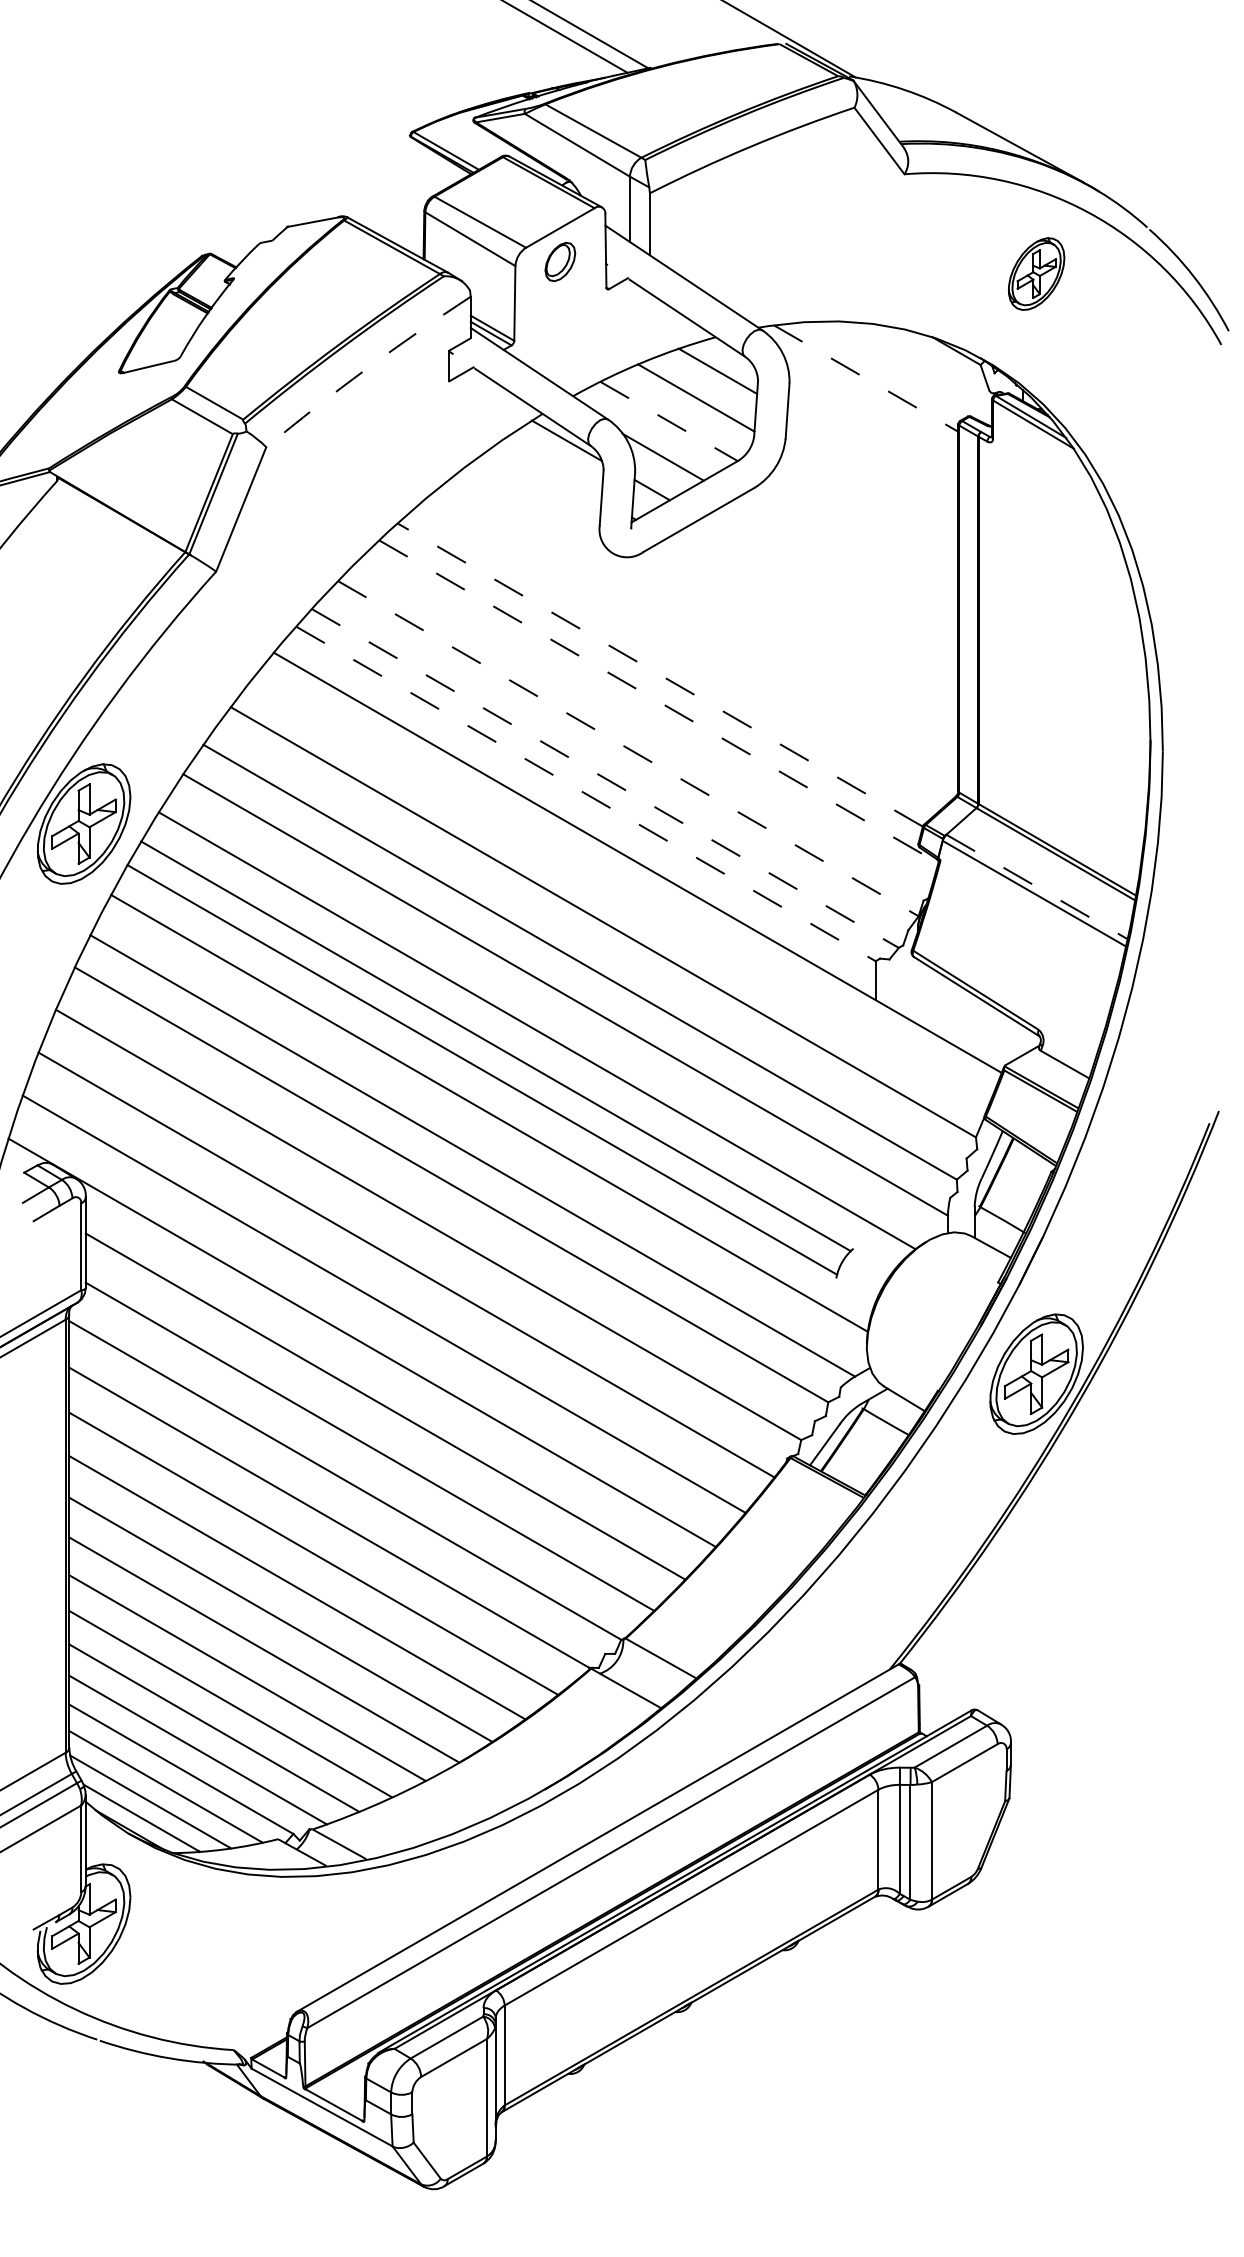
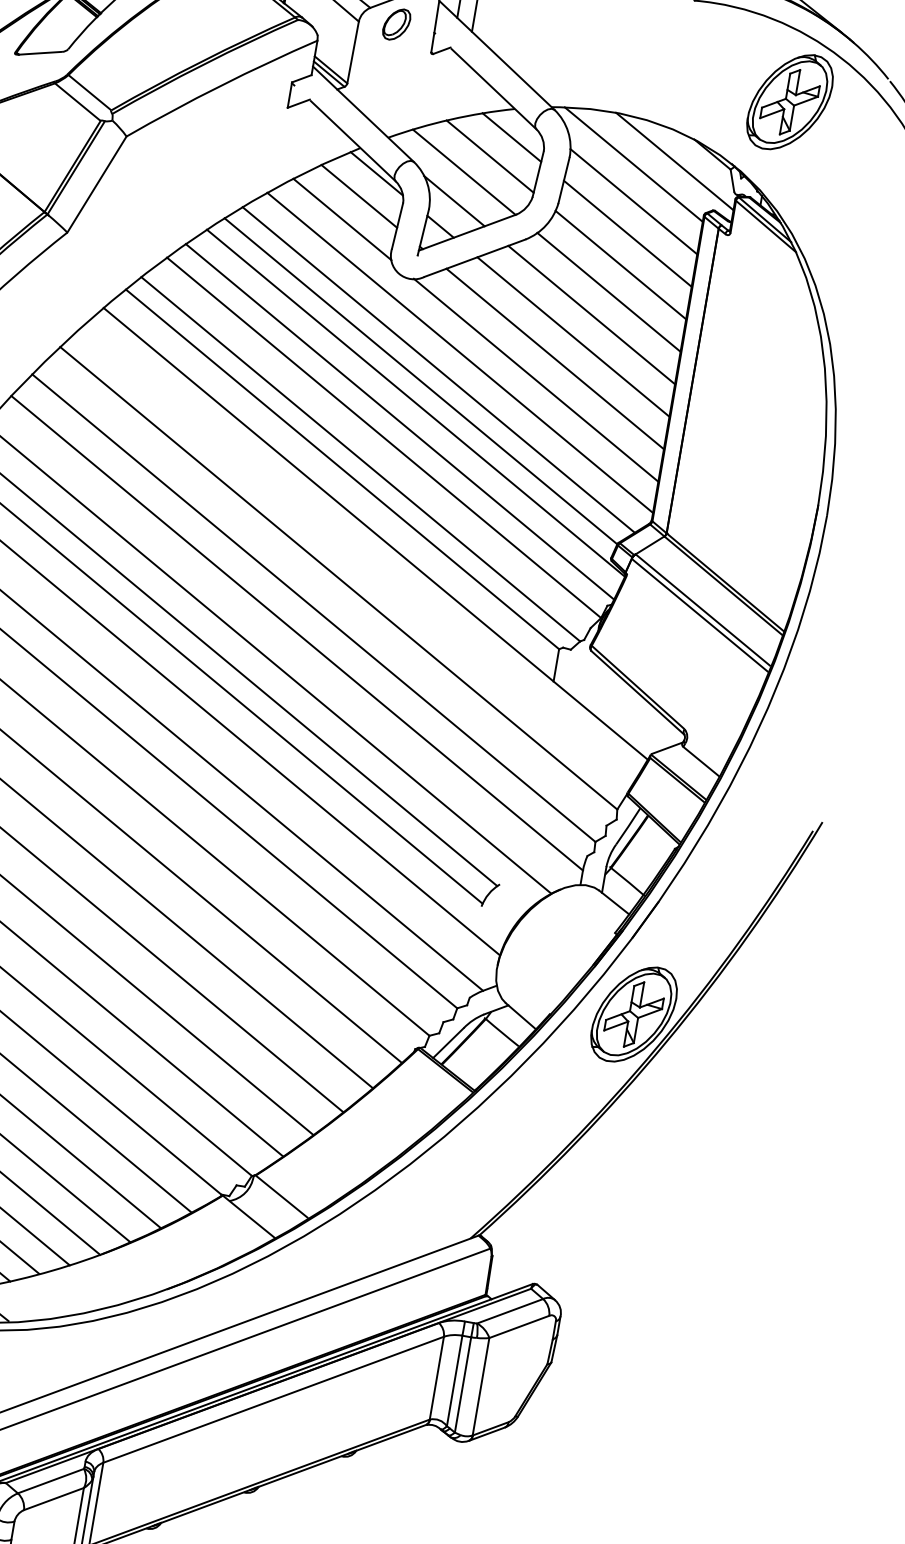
part: (1036, 273) -> (789, 101), size x1.67
line: (913, 366) -> (674, 161), added
arc: (366, 369) -> (220, 86), dashed -> solid
line: (866, 378) -> (634, 164), dashed -> solid
line: (669, 421) -> (464, 172), dashed -> solid
line: (873, 421) -> (633, 201), added
line: (872, 460) -> (627, 233), added
line: (550, 470) -> (358, 196), added
line: (870, 498) -> (620, 264), added
line: (535, 501) -> (342, 219), added
line: (862, 532) -> (608, 291), added
line: (846, 562) -> (591, 314), added
line: (829, 592) -> (573, 336), added
line: (812, 622) -> (554, 359), added
line: (700, 633) -> (460, 352), added
line: (794, 650) -> (535, 379), added
line: (678, 657) -> (438, 369), added
line: (659, 674) -> (420, 380), dashed -> solid
line: (658, 701) -> (415, 403), dashed -> solid
line: (643, 726) -> (399, 421), added
line: (628, 748) -> (384, 437), dashed -> solid
line: (605, 778) -> (360, 459), dashed -> solid
line: (585, 793) -> (342, 468), dashed -> solid
line: (1036, 886) -> (703, 610), dashed -> solid

